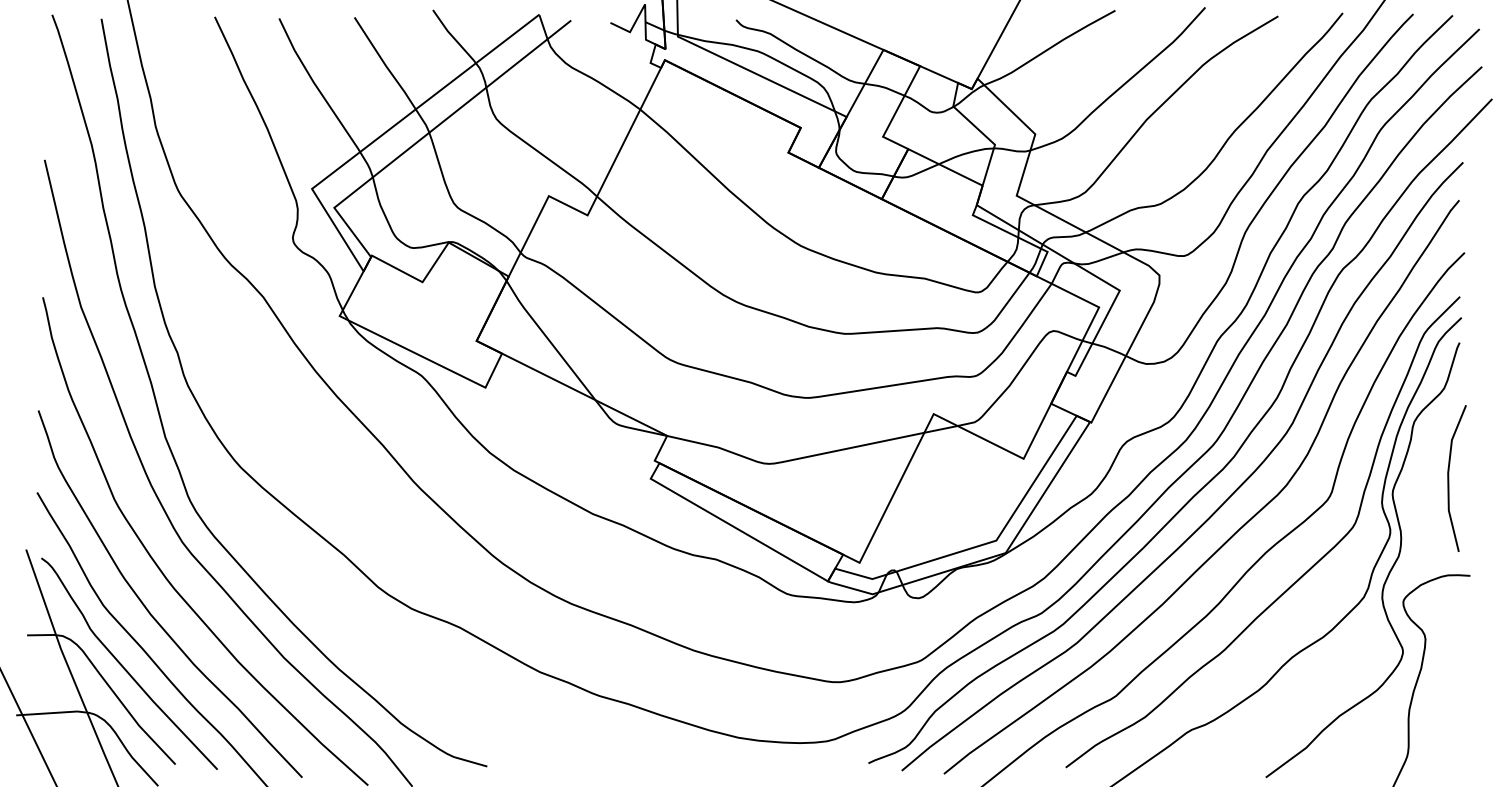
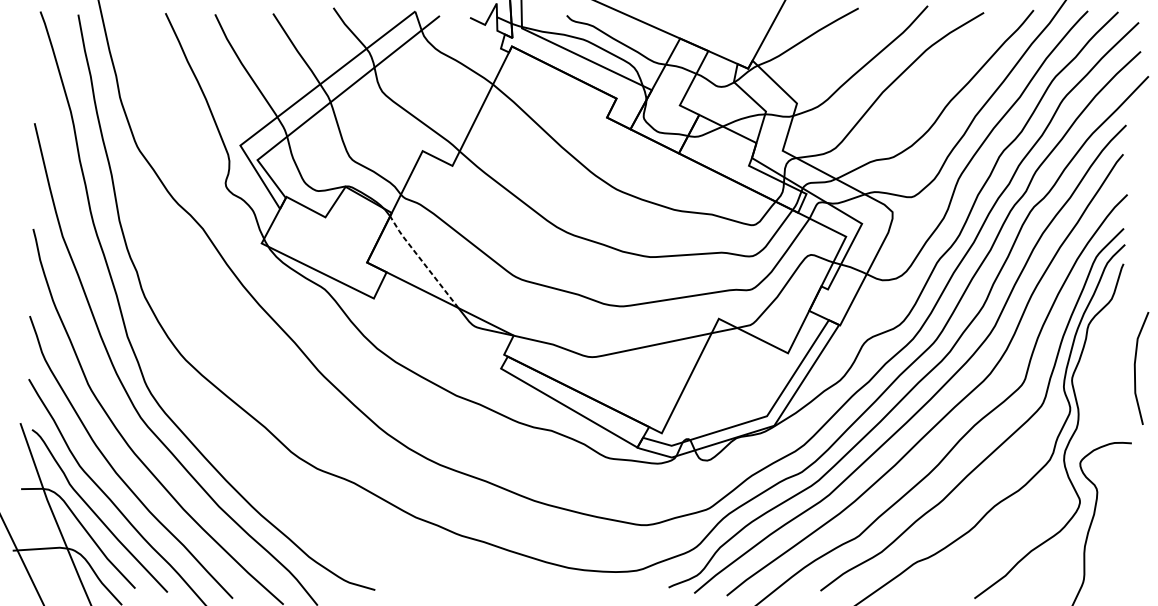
line: (549, 340) -> (423, 262), solid -> dashed
line: (1449, 478) -> (1135, 368), moved

